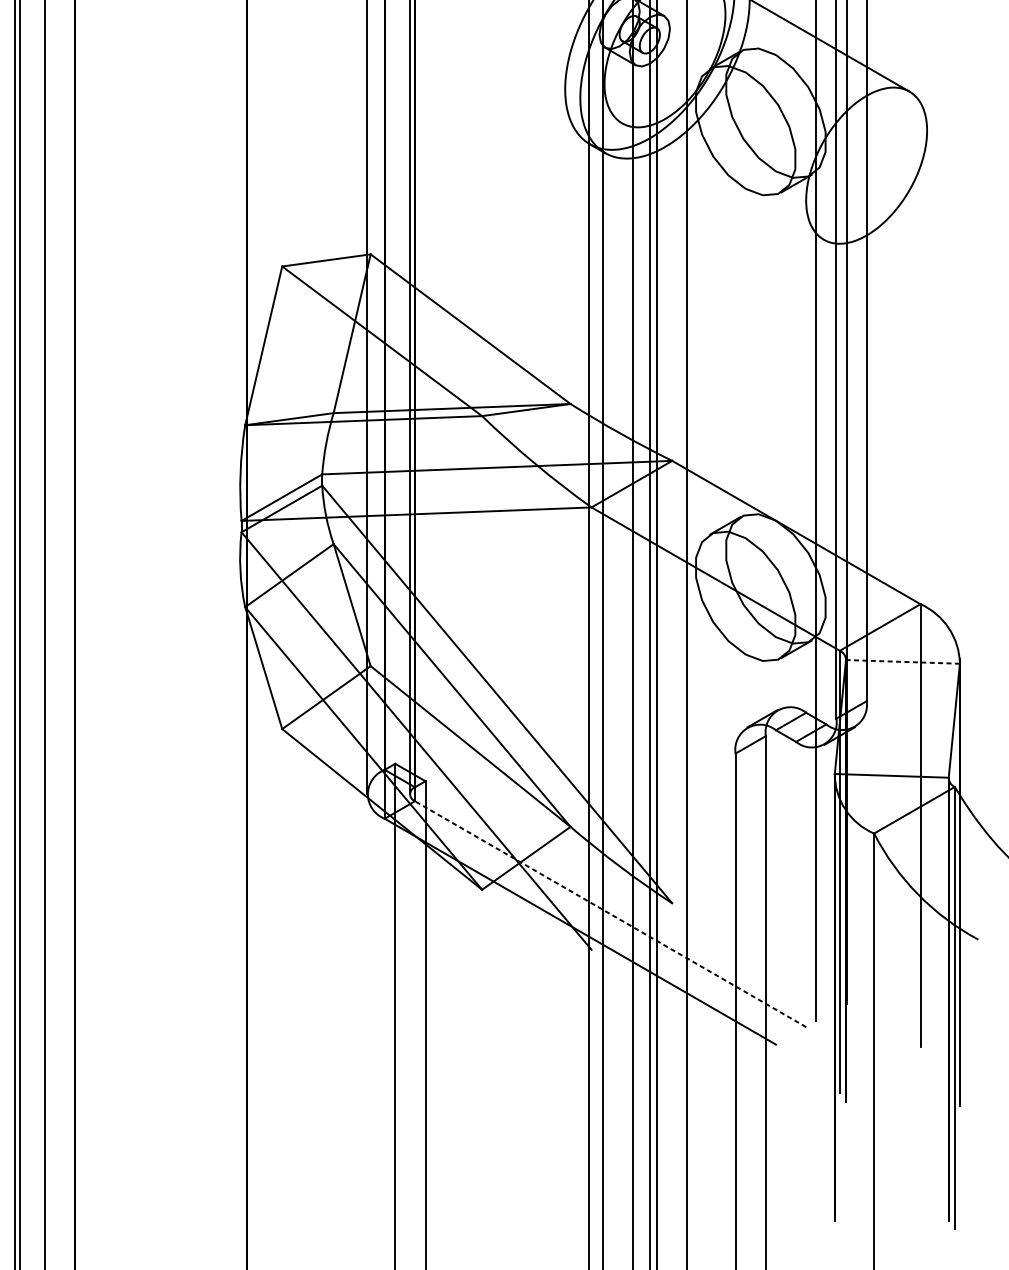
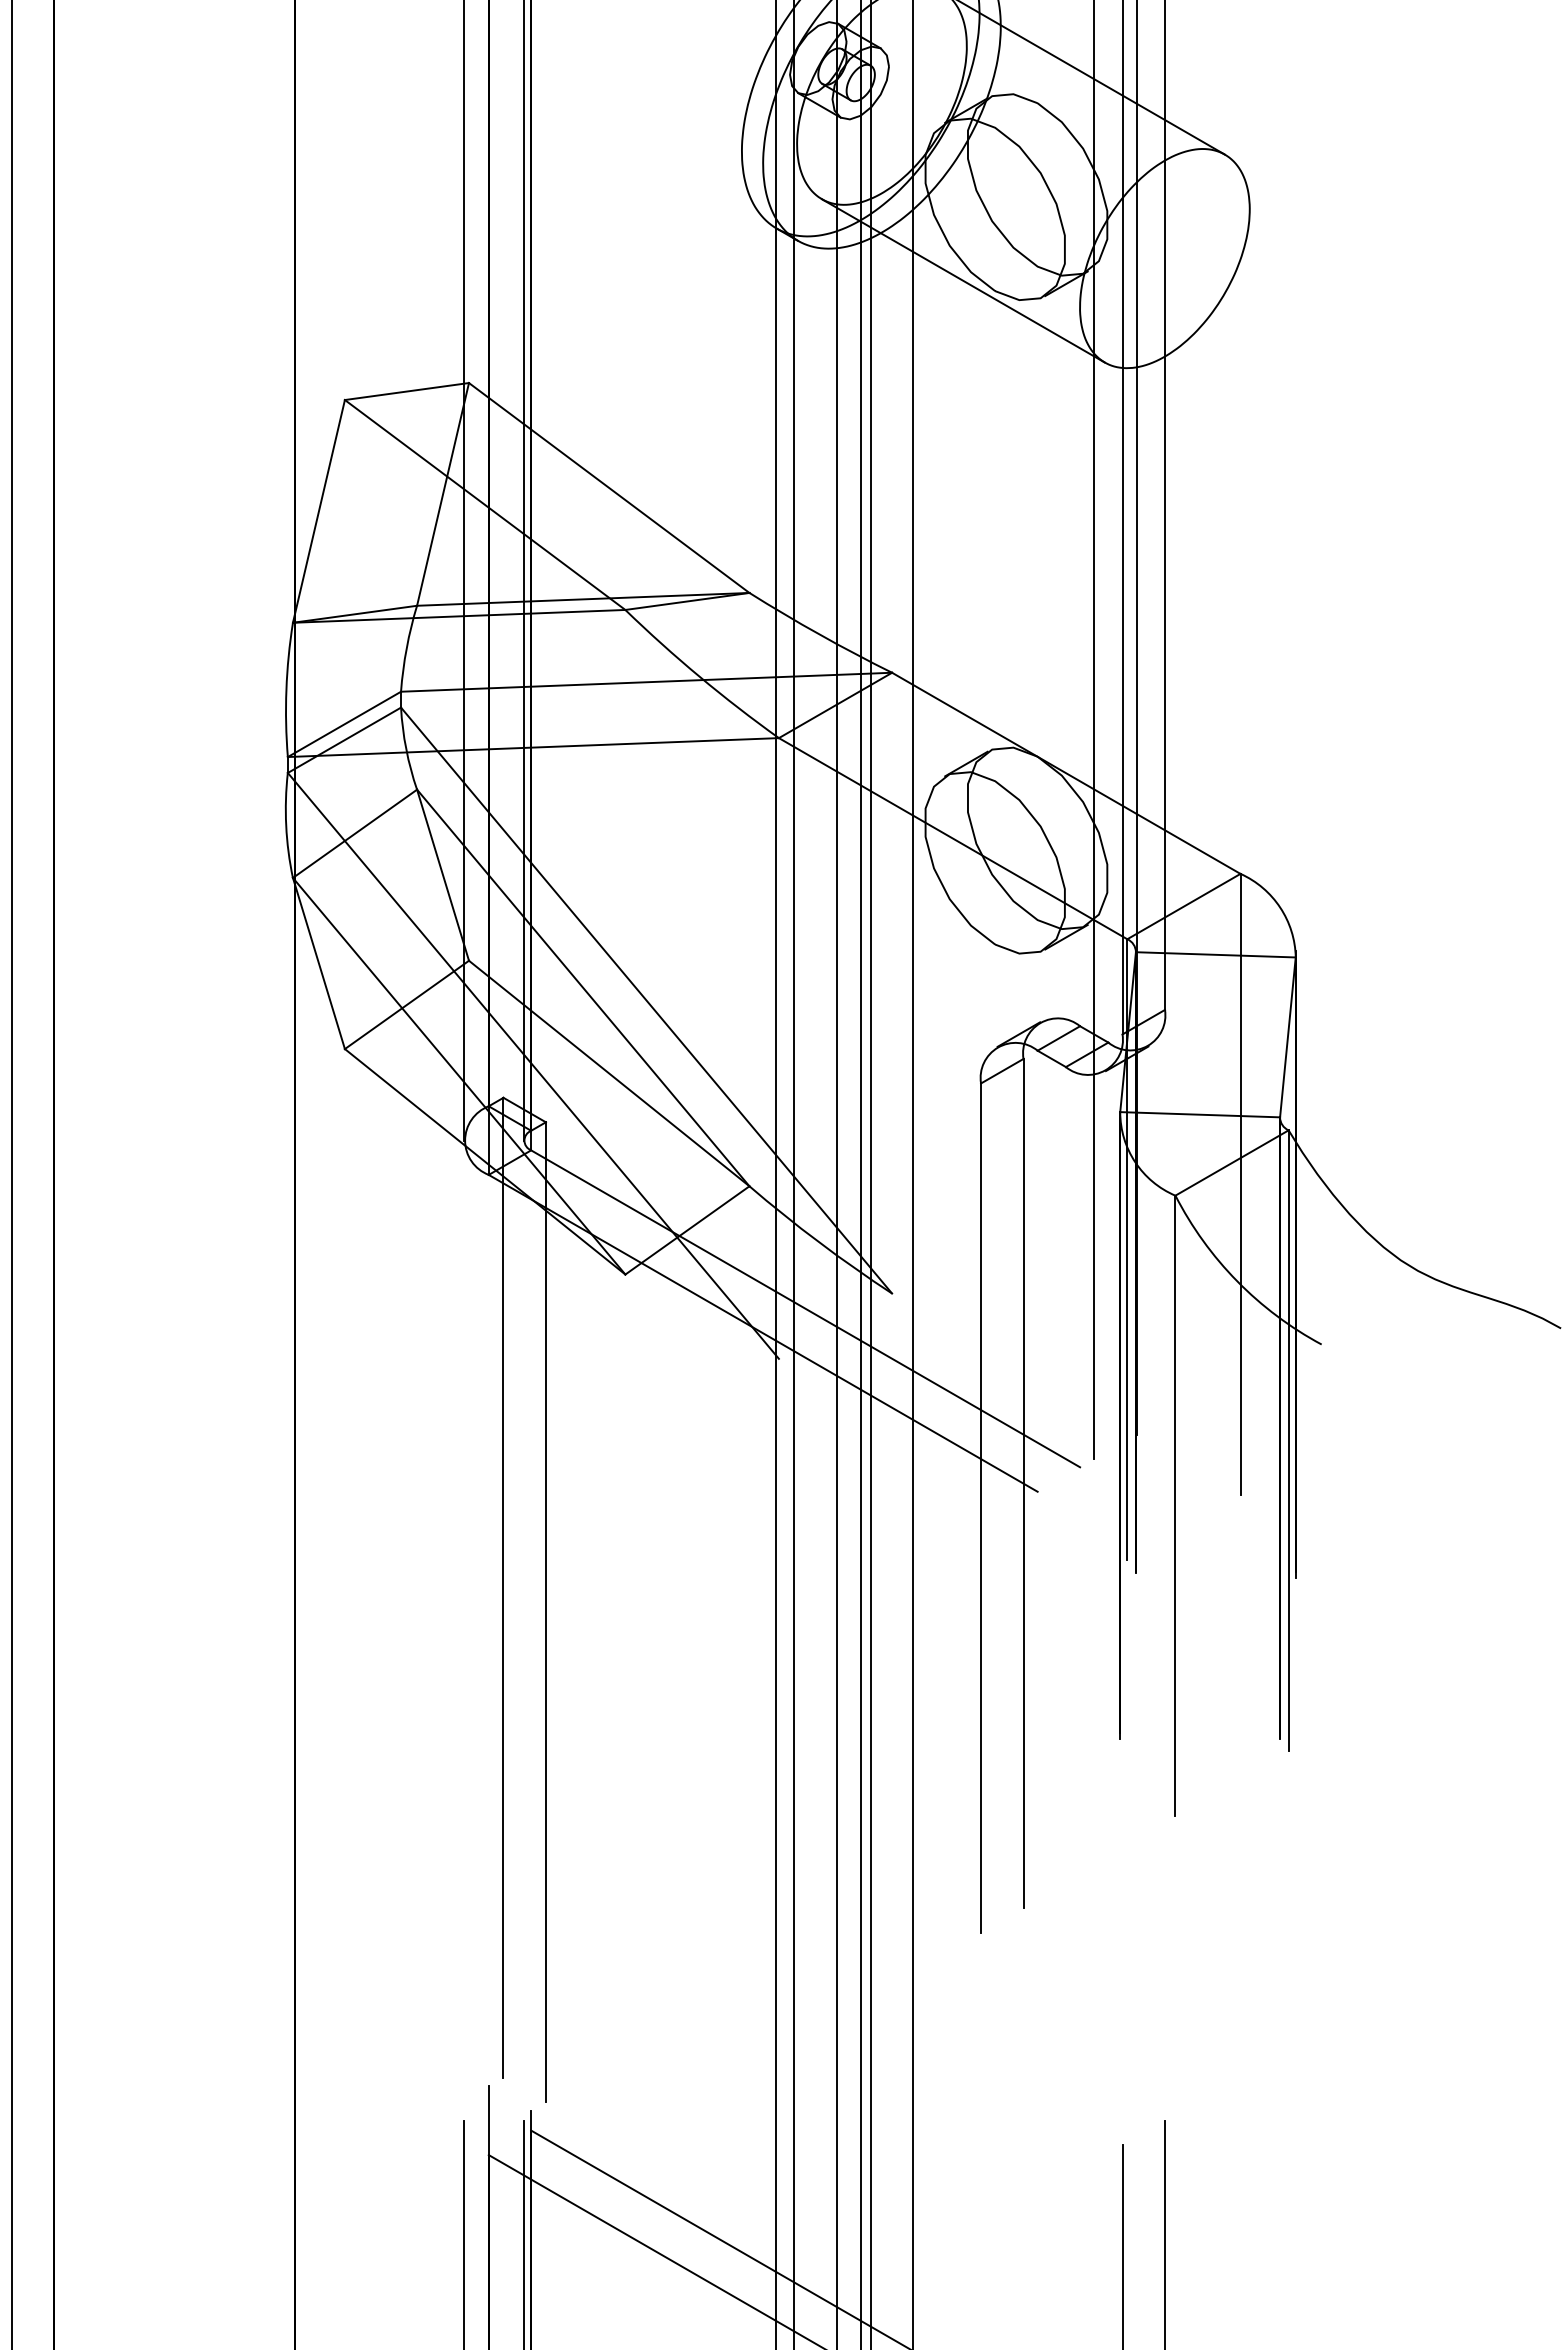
line: (722, 181) -> (962, 280), added
line: (902, 661) -> (1215, 954), dashed -> solid
line: (610, 913) -> (805, 1308), dashed -> solid

